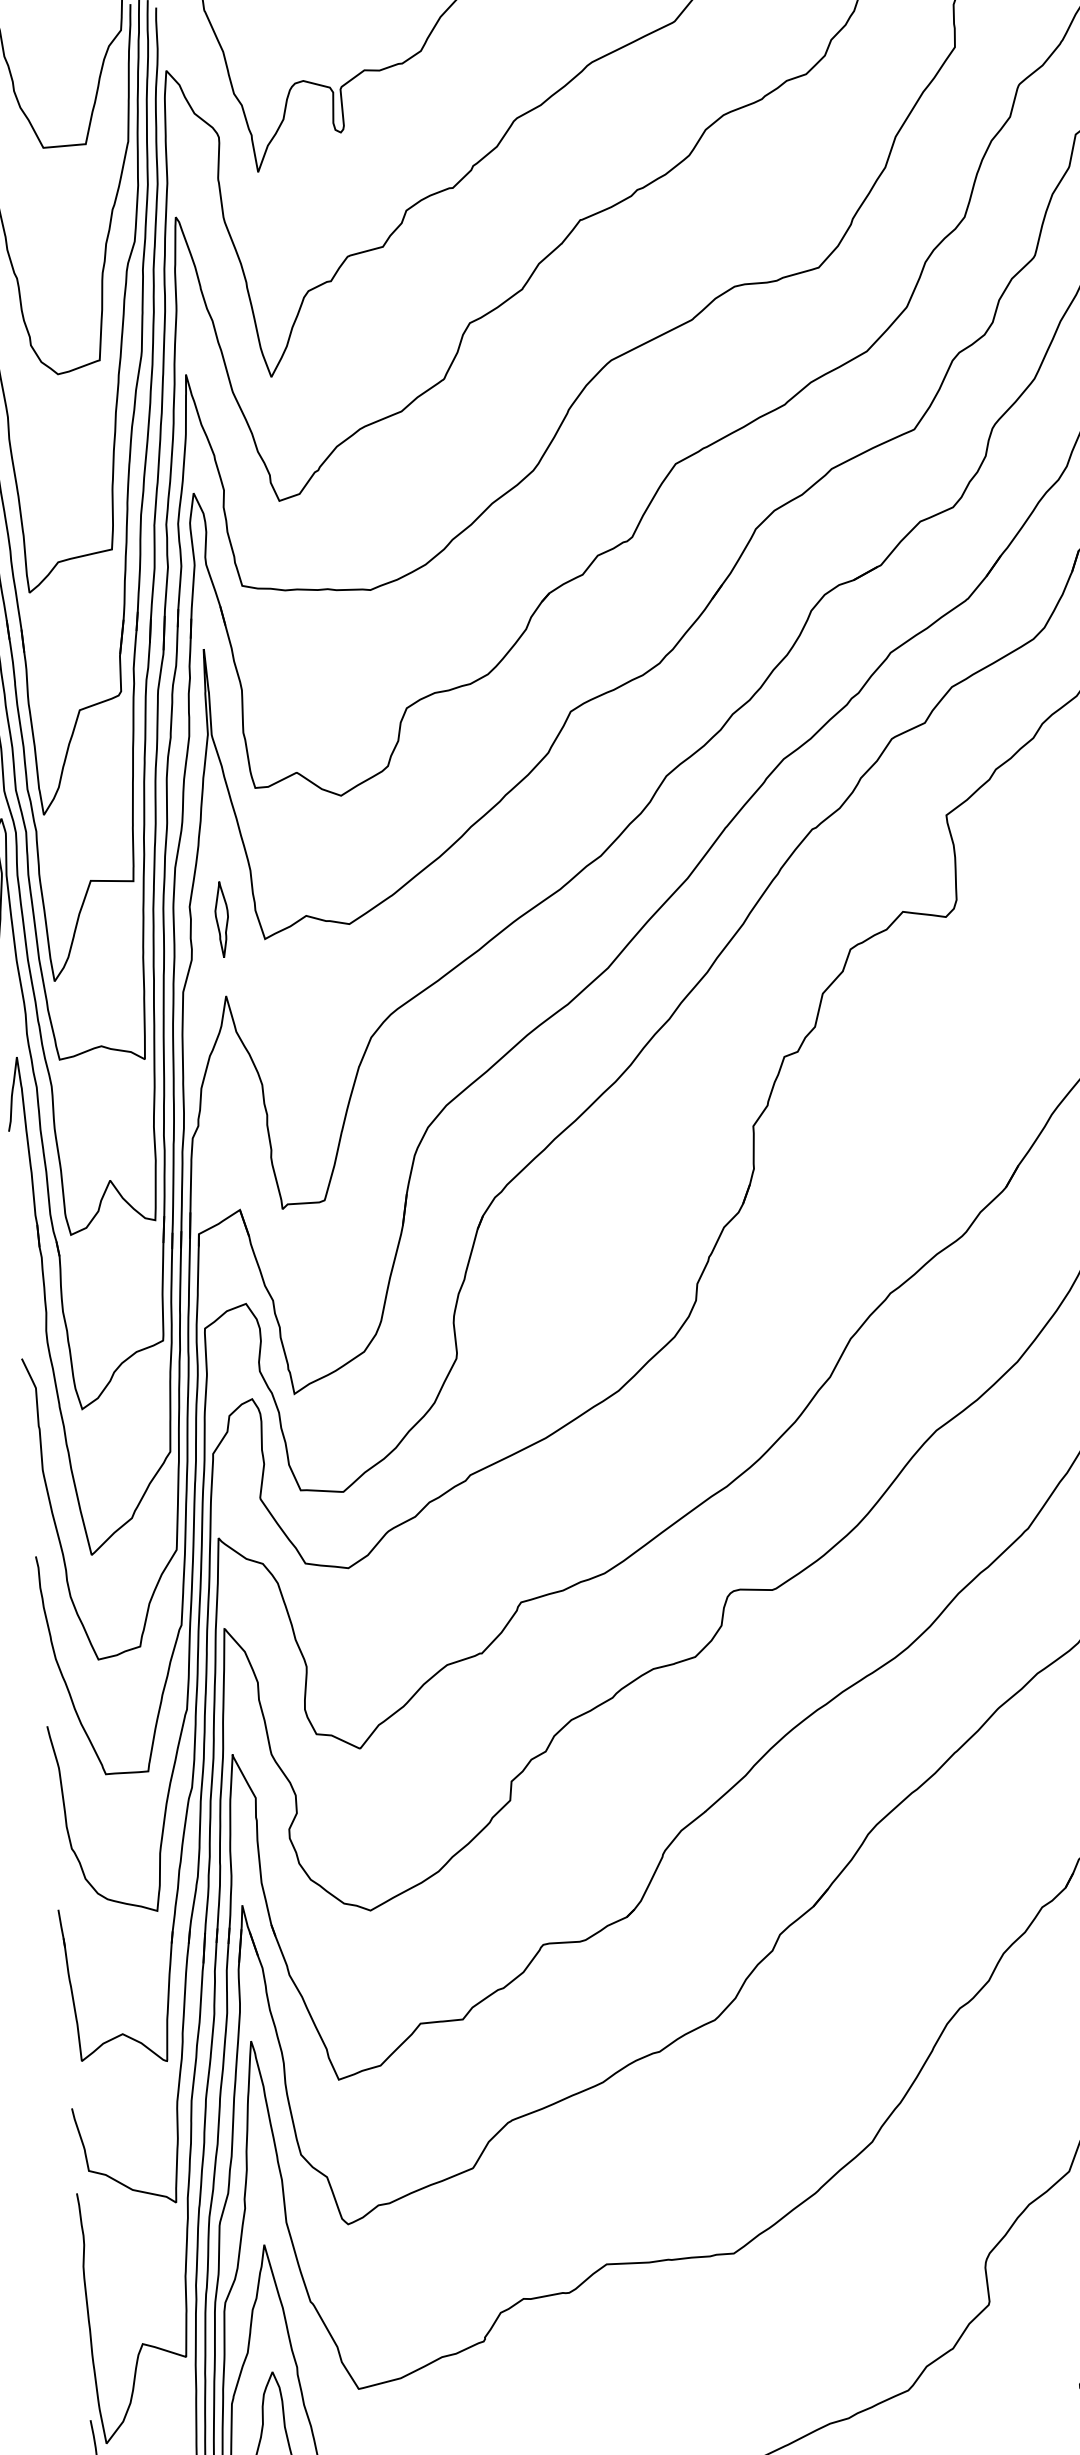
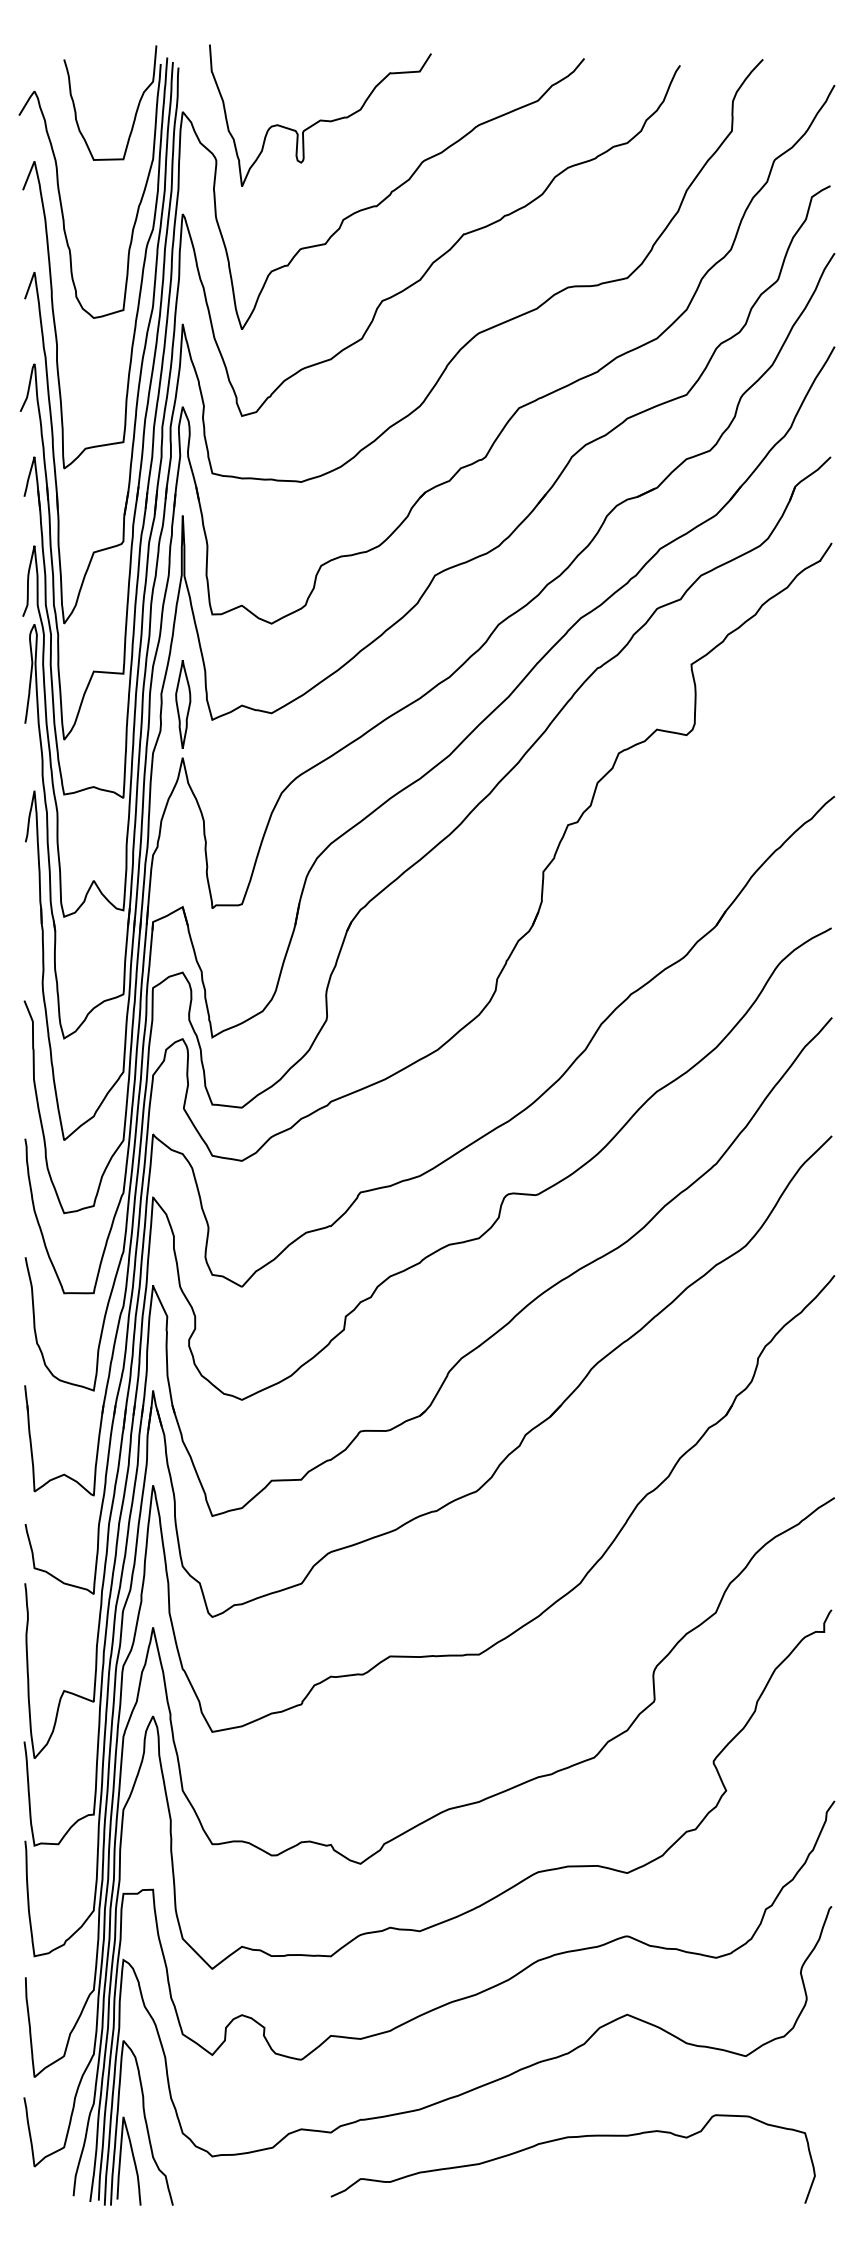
part: (222, 919) -> (183, 704), size x1.67

